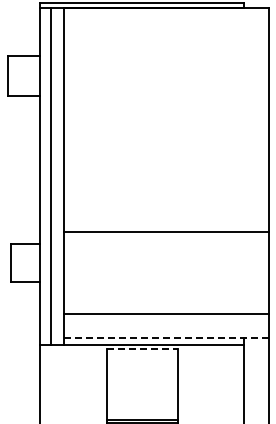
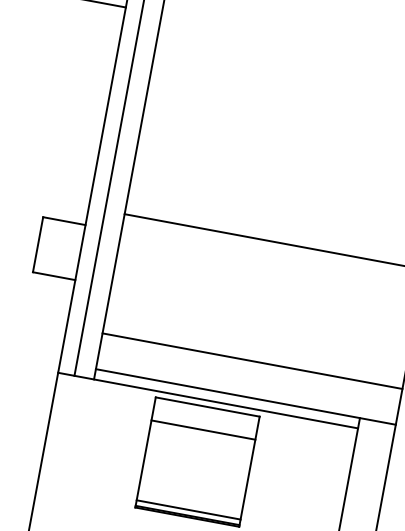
line: (166, 338) -> (246, 397), dashed -> solid
line: (142, 349) -> (207, 407), dashed -> solid
line: (141, 365) -> (202, 430), added

